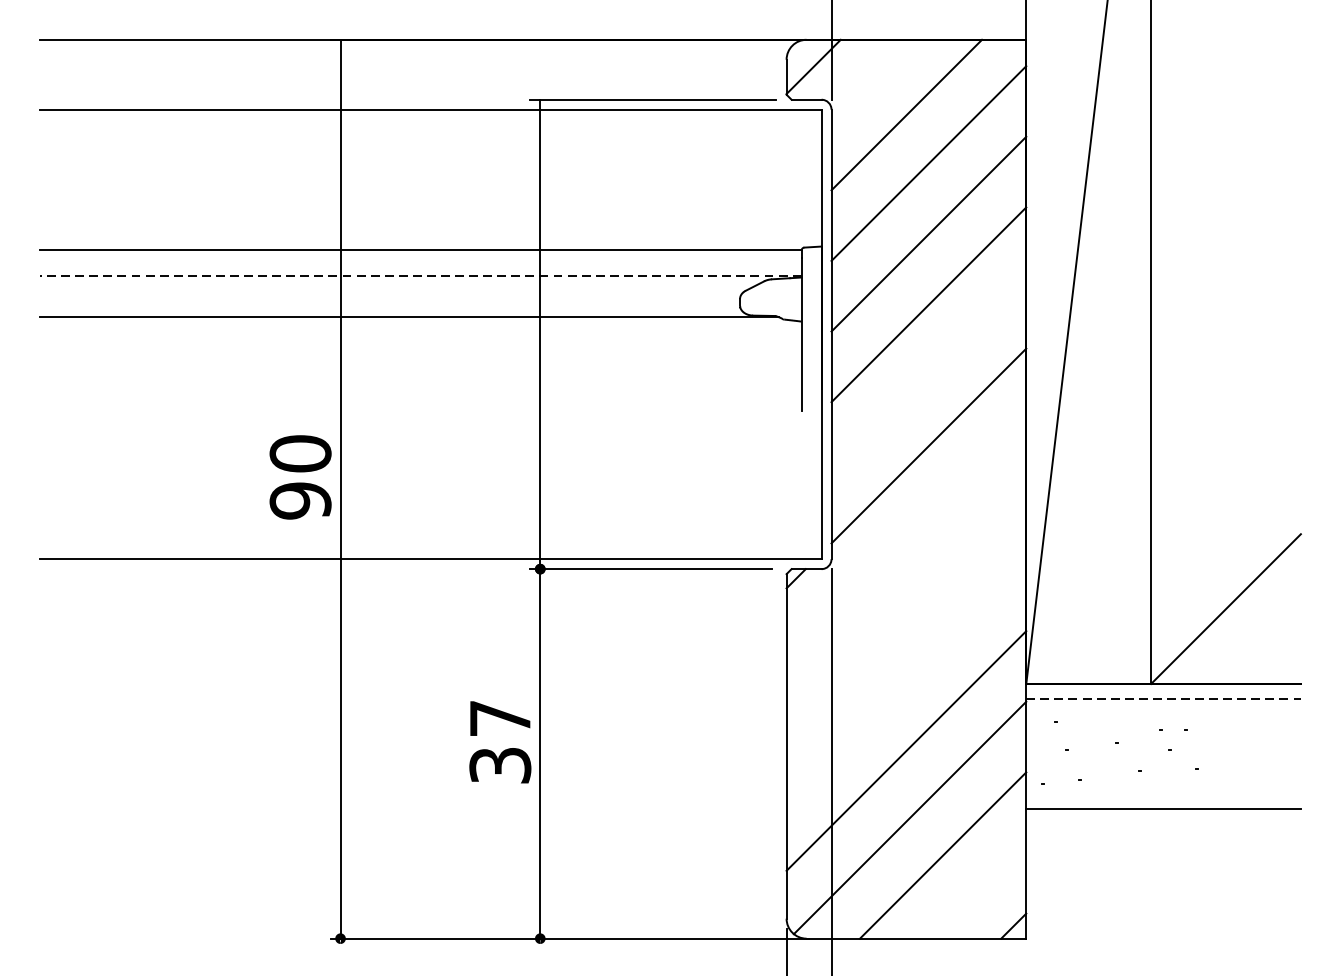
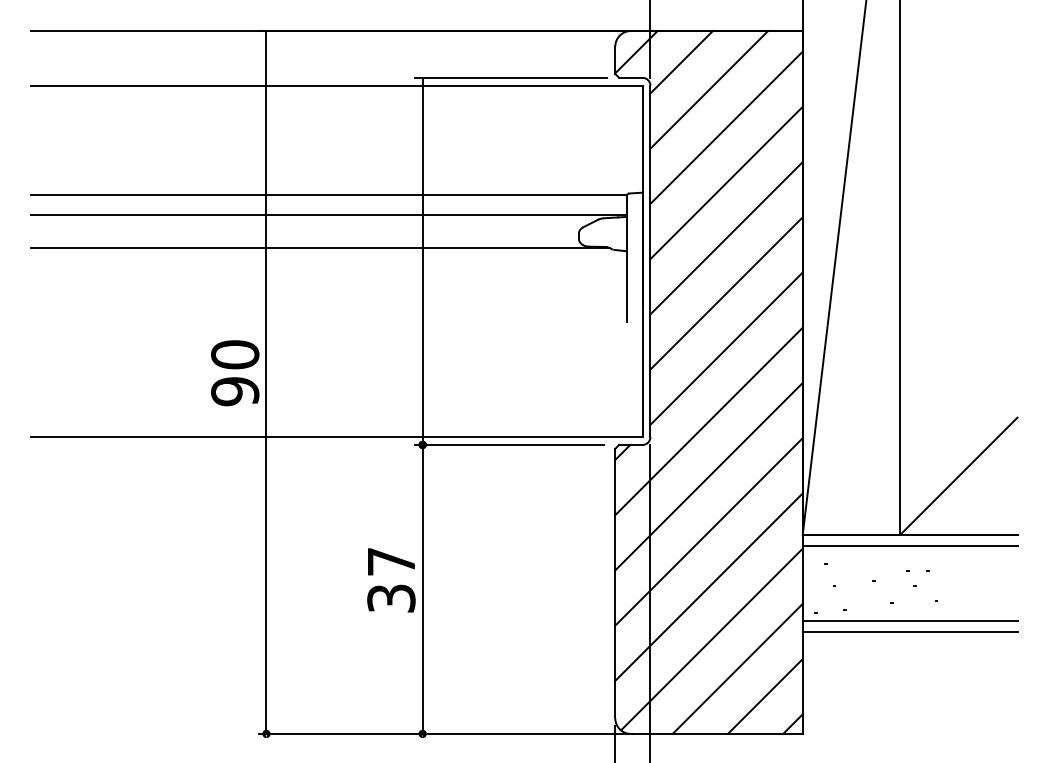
line: (871, 80) -> (681, 62), added
line: (421, 275) -> (329, 215), dashed -> solid
line: (928, 375) -> (726, 293), added
line: (905, 539) -> (708, 421), added
line: (905, 609) -> (708, 476), added
line: (905, 679) -> (708, 531), added
line: (1164, 698) -> (910, 546), dashed -> solid
line: (1162, 793) -> (909, 620), added
line: (977, 890) -> (764, 696), added

